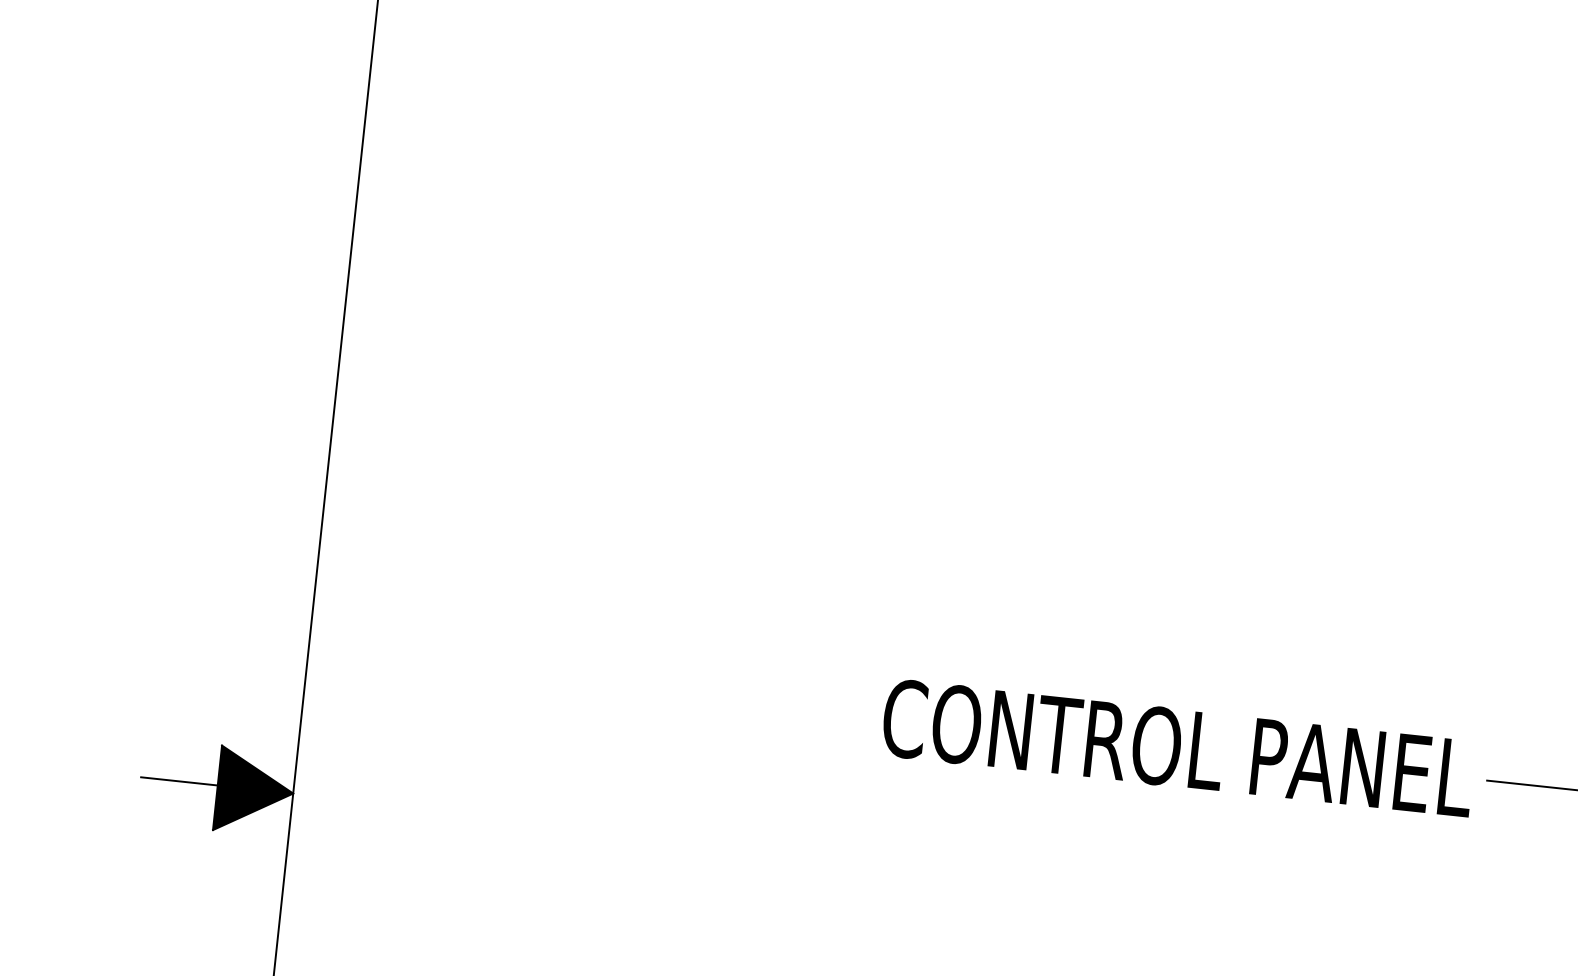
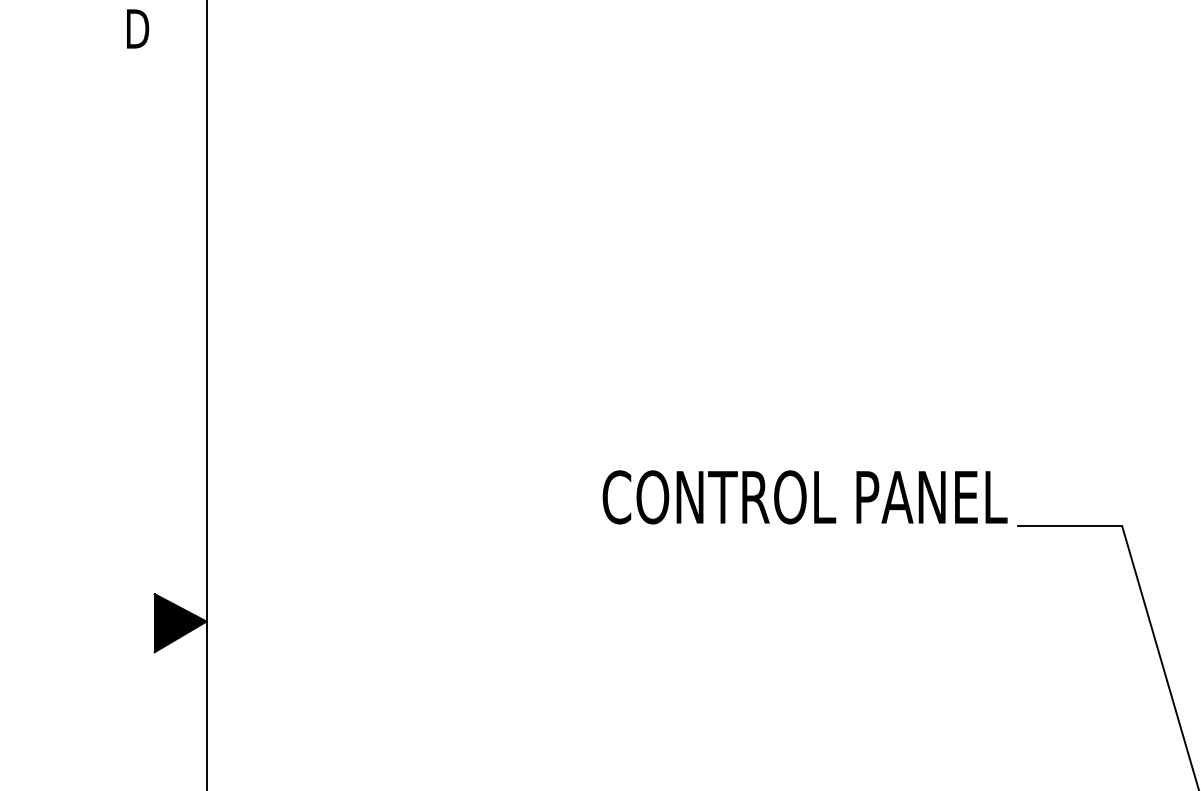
text: (1177, 748) -> (804, 497), moved
line: (178, 781) -> (127, 621), removed

